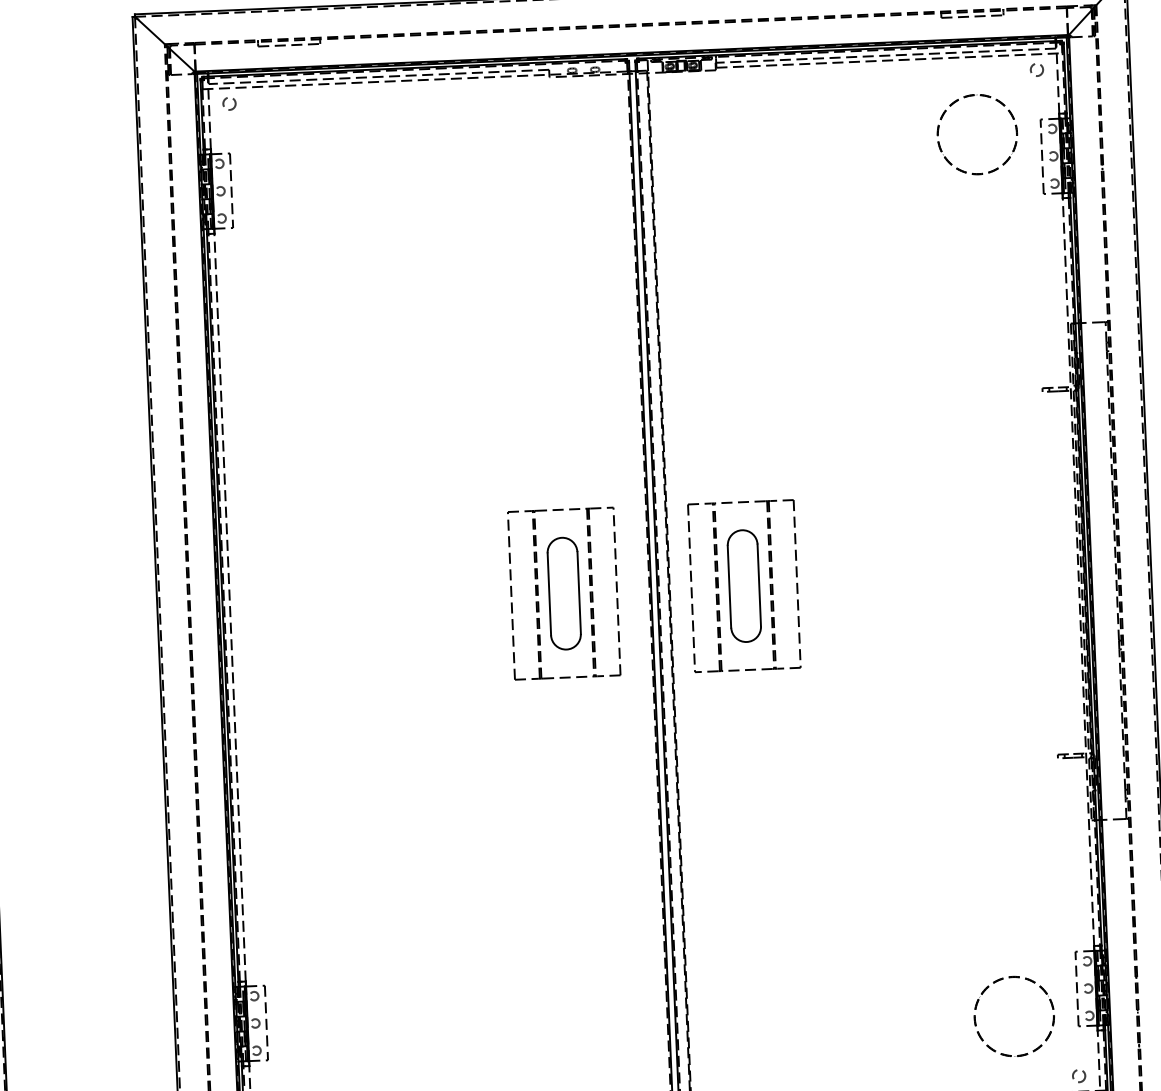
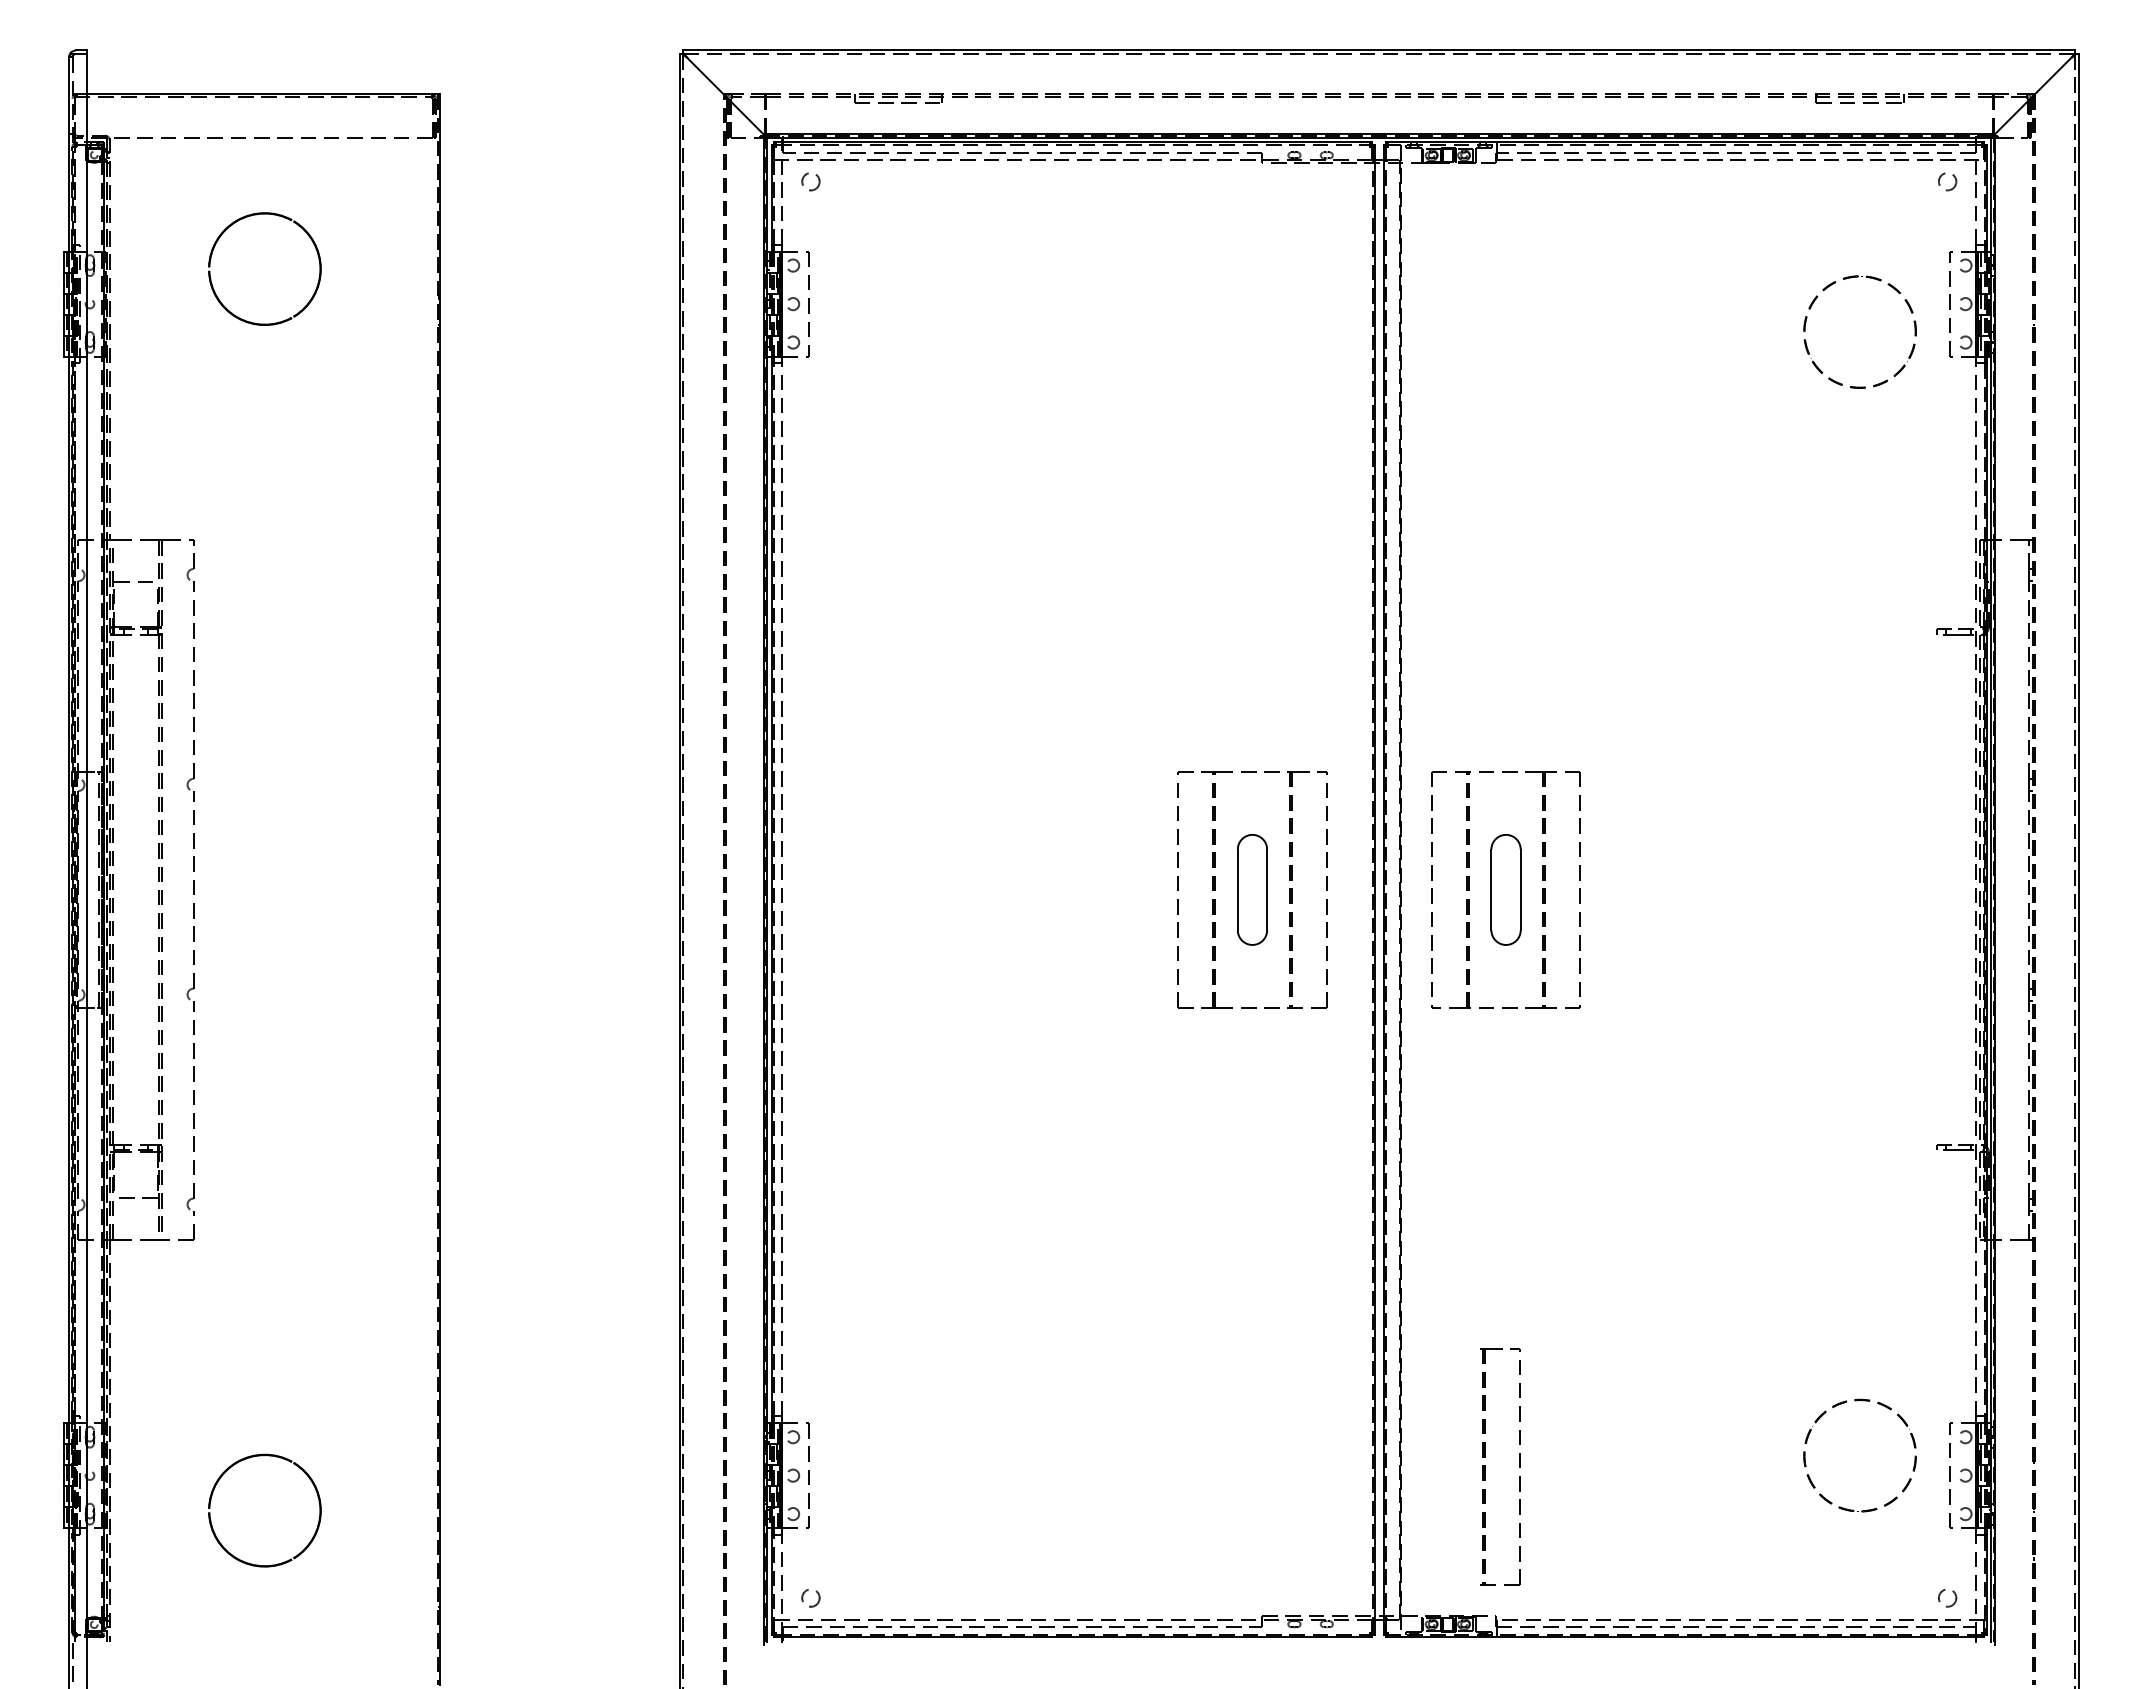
part: (952, 105) -> (1826, 289), moved
part: (743, 585) -> (1505, 889), size x0.7
part: (564, 593) -> (1252, 889), size x0.7
part: (746, 996) -> (1485, 1466), added
part: (976, 1008) -> (1807, 1442), moved

